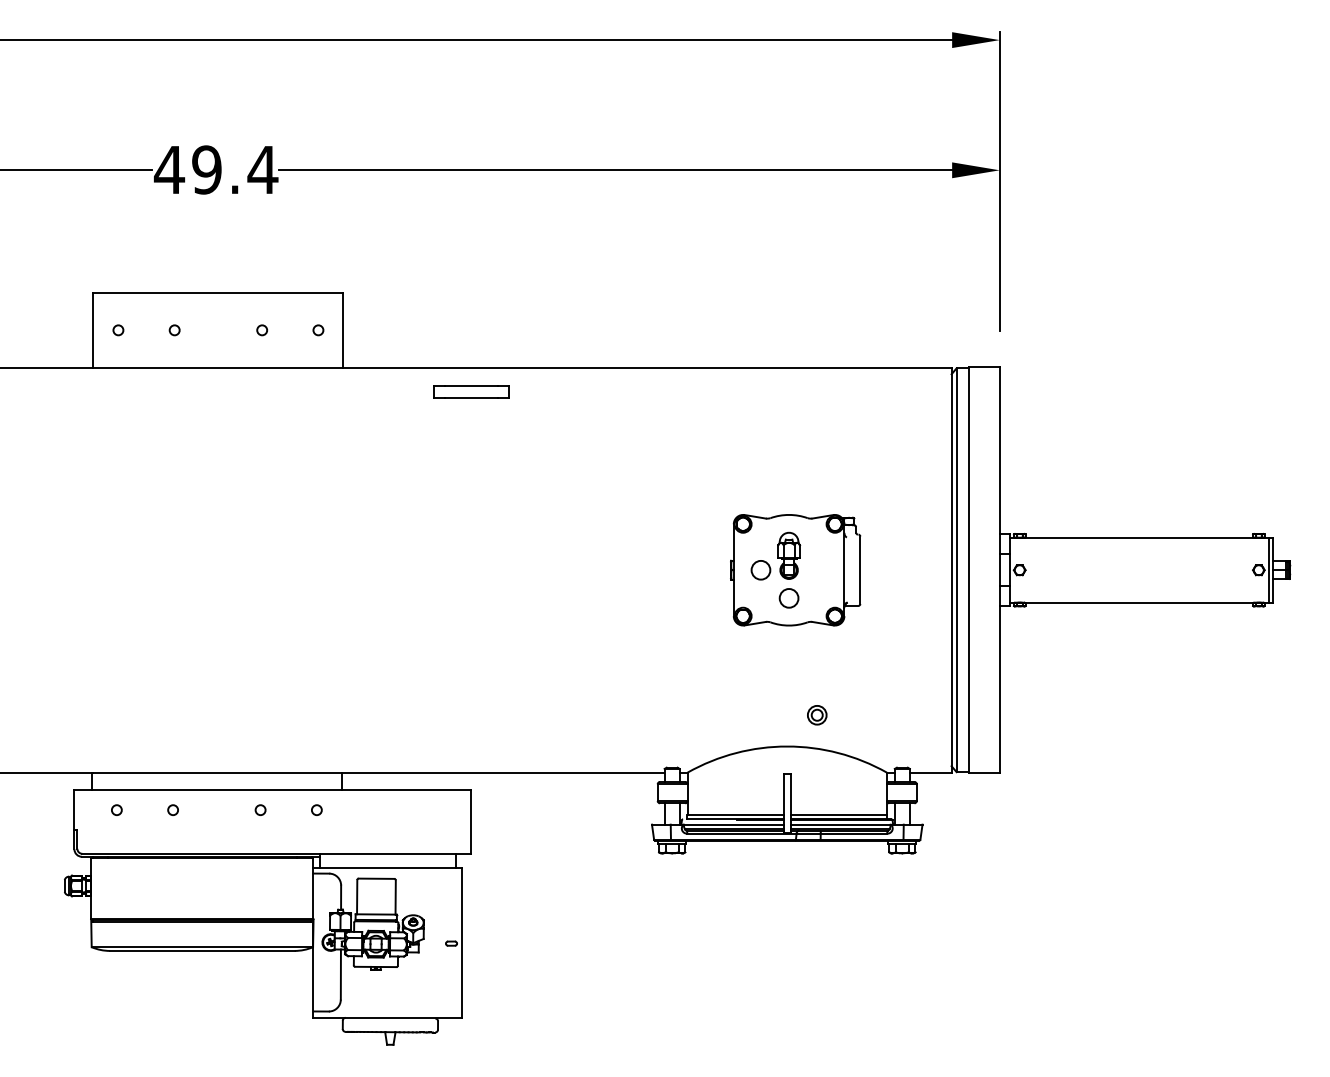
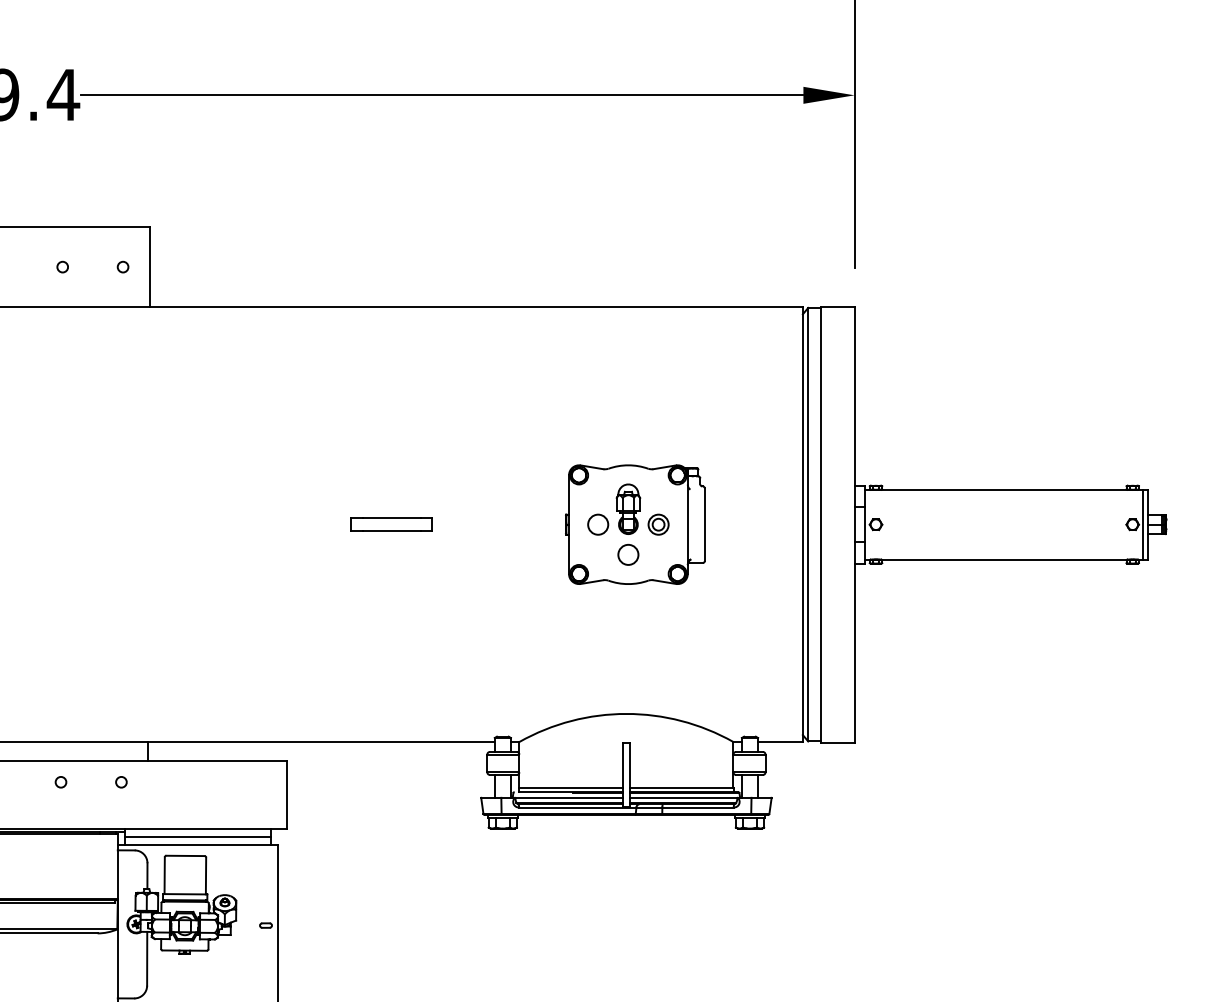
part: (471, 391) -> (391, 523), moved
part: (817, 715) -> (658, 524), moved
line: (388, 861) -> (198, 837), added

